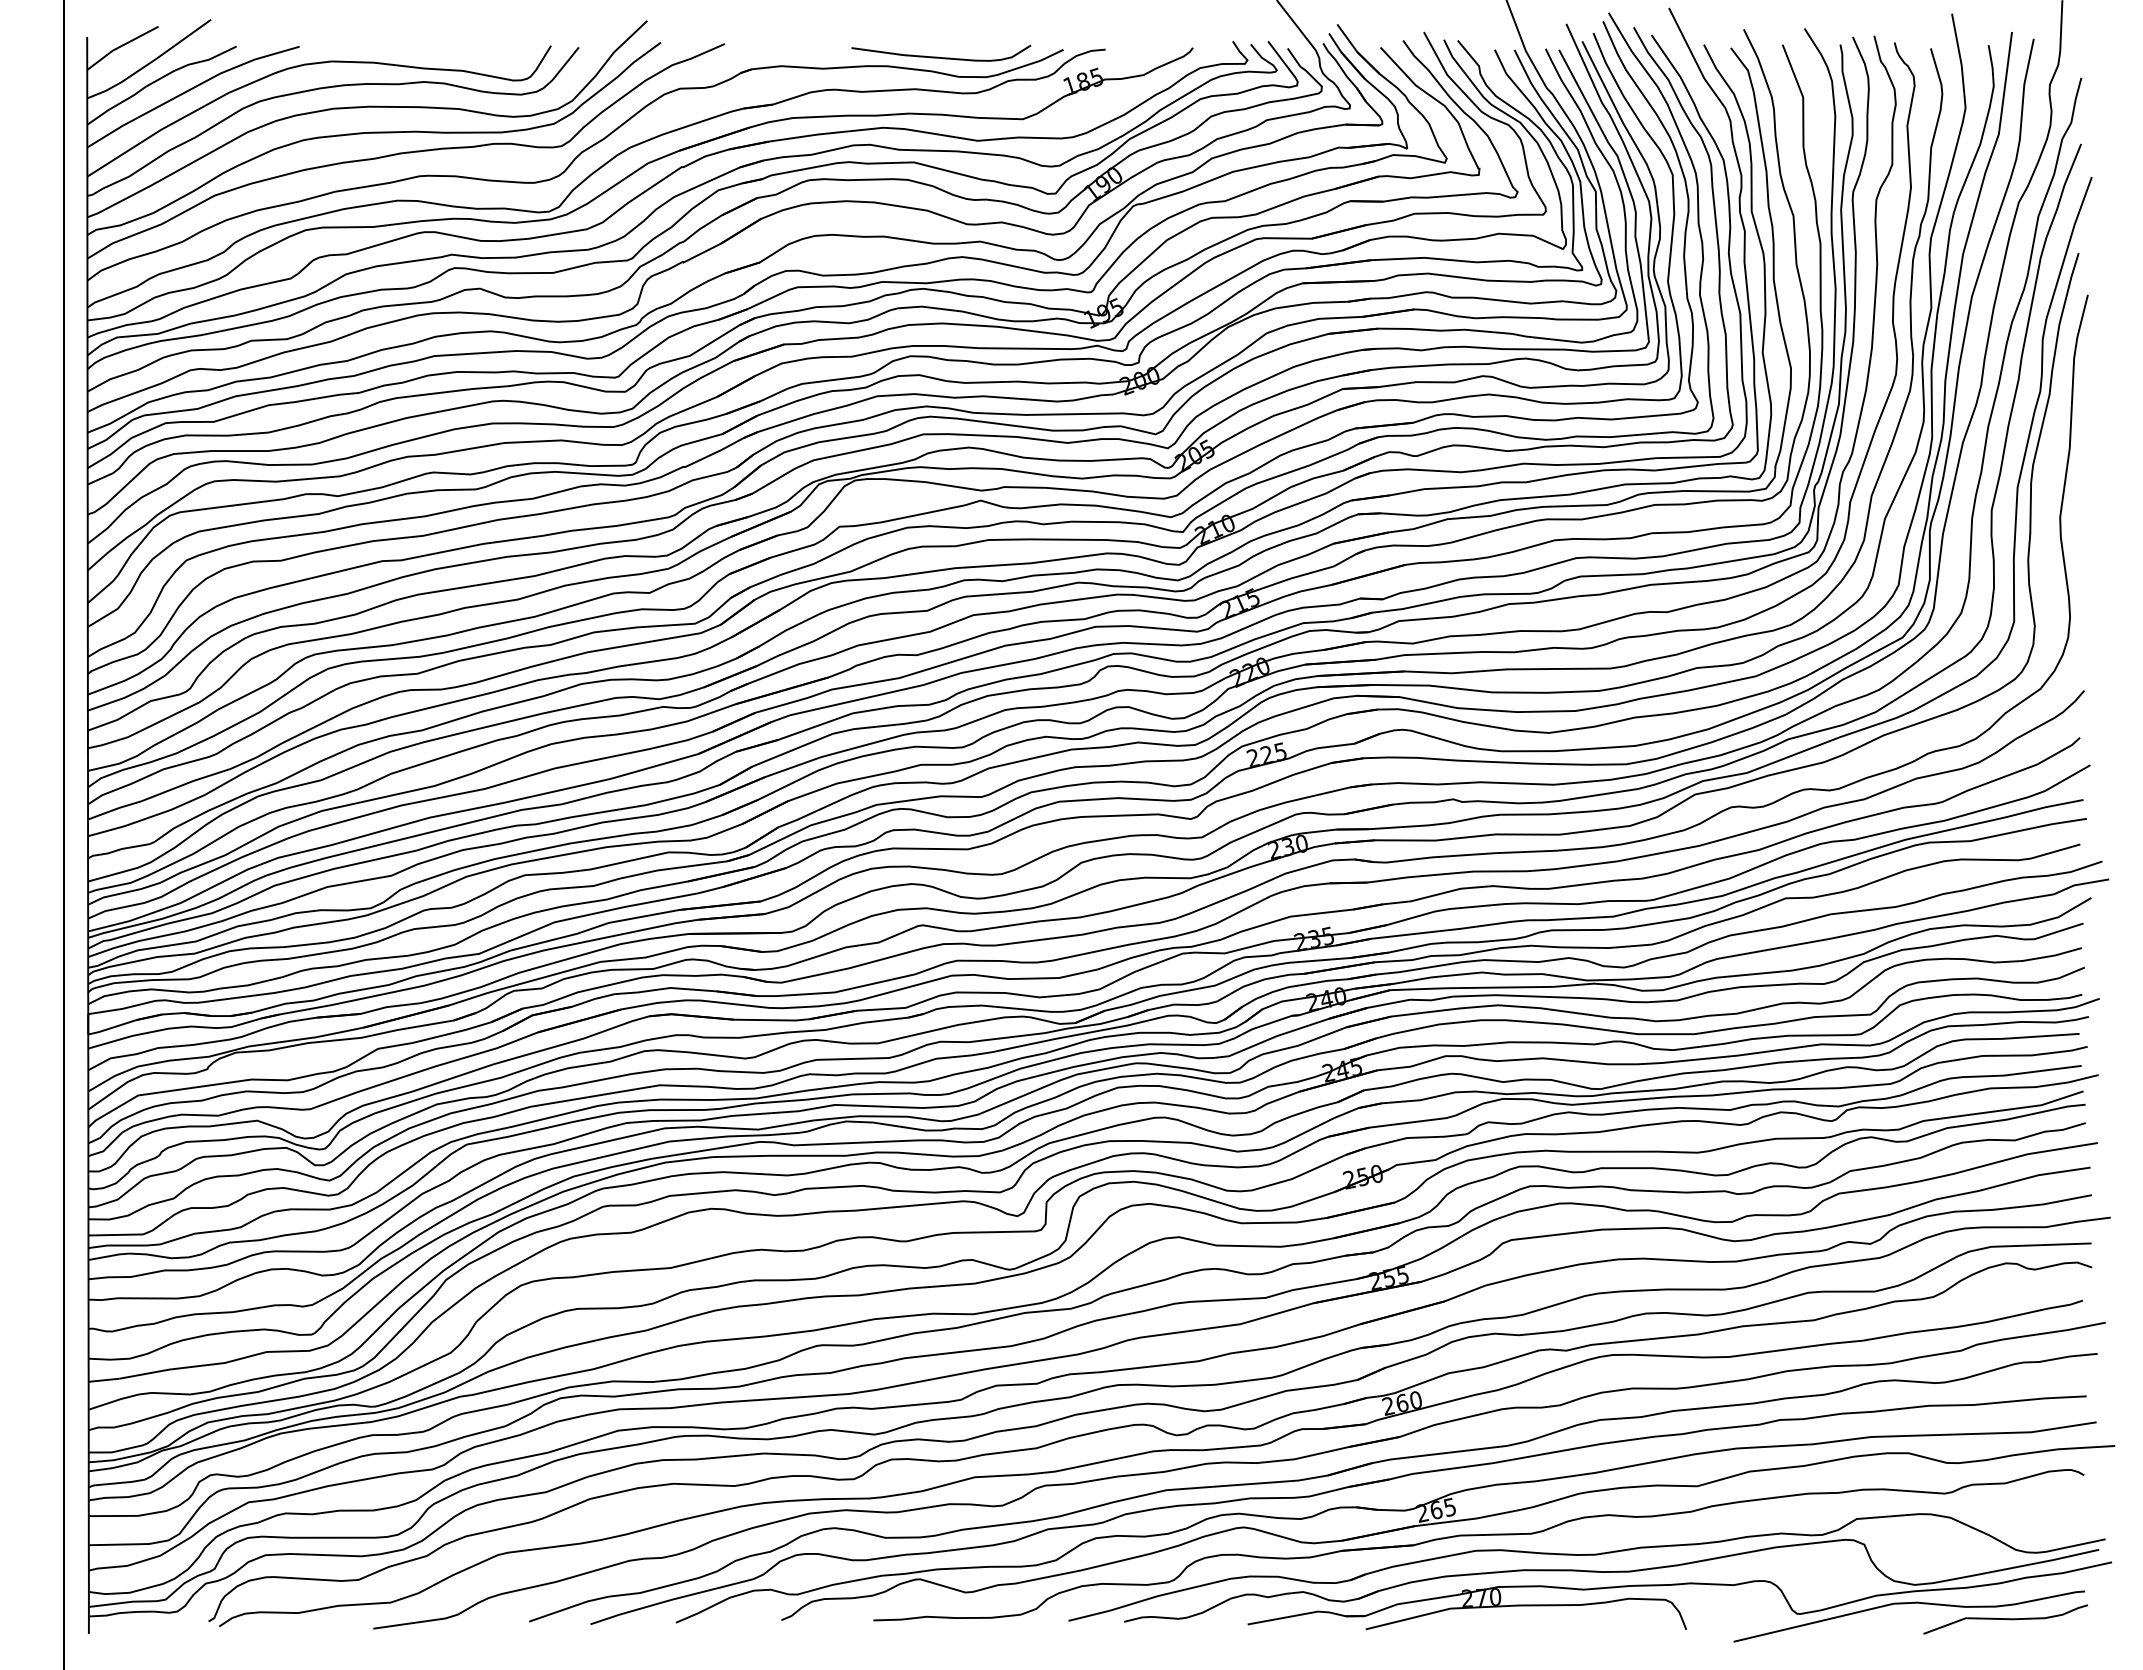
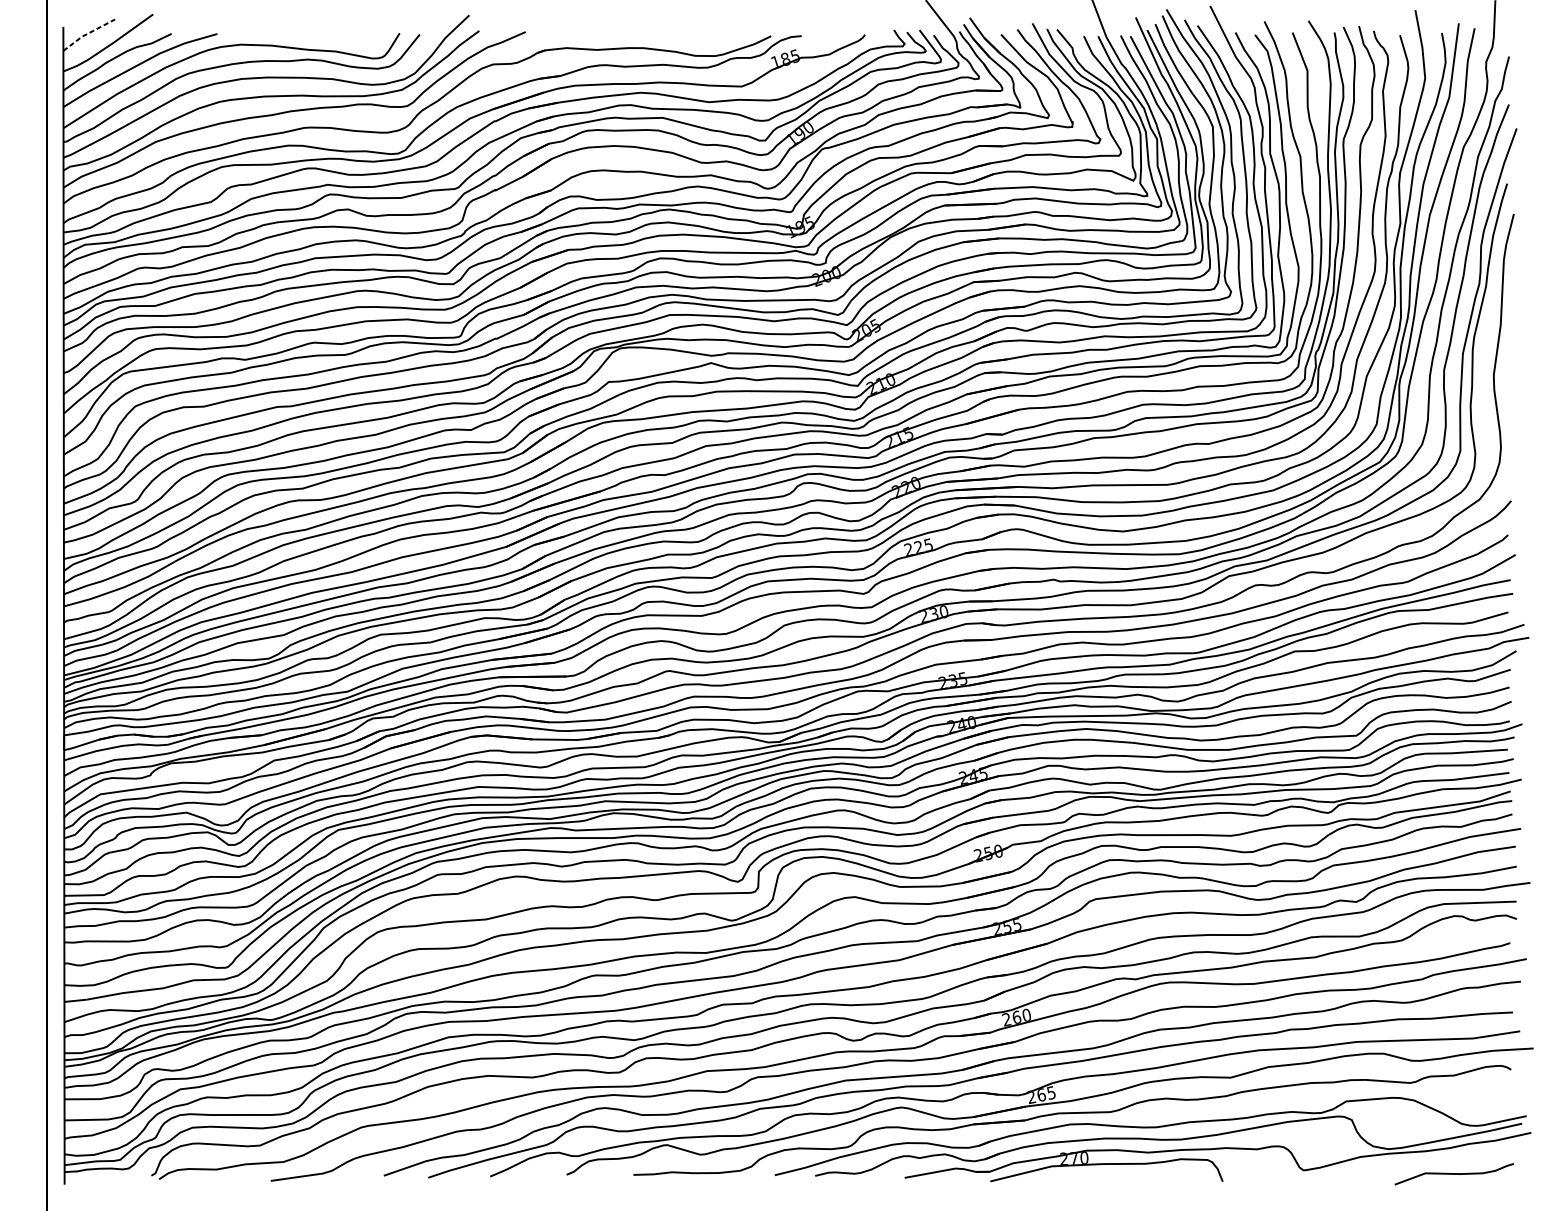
line: (120, 46) -> (87, 33), solid -> dashed
curve: (938, 56) -> (680, 41), removed
curve: (1906, 1604) -> (1382, 1163), removed

